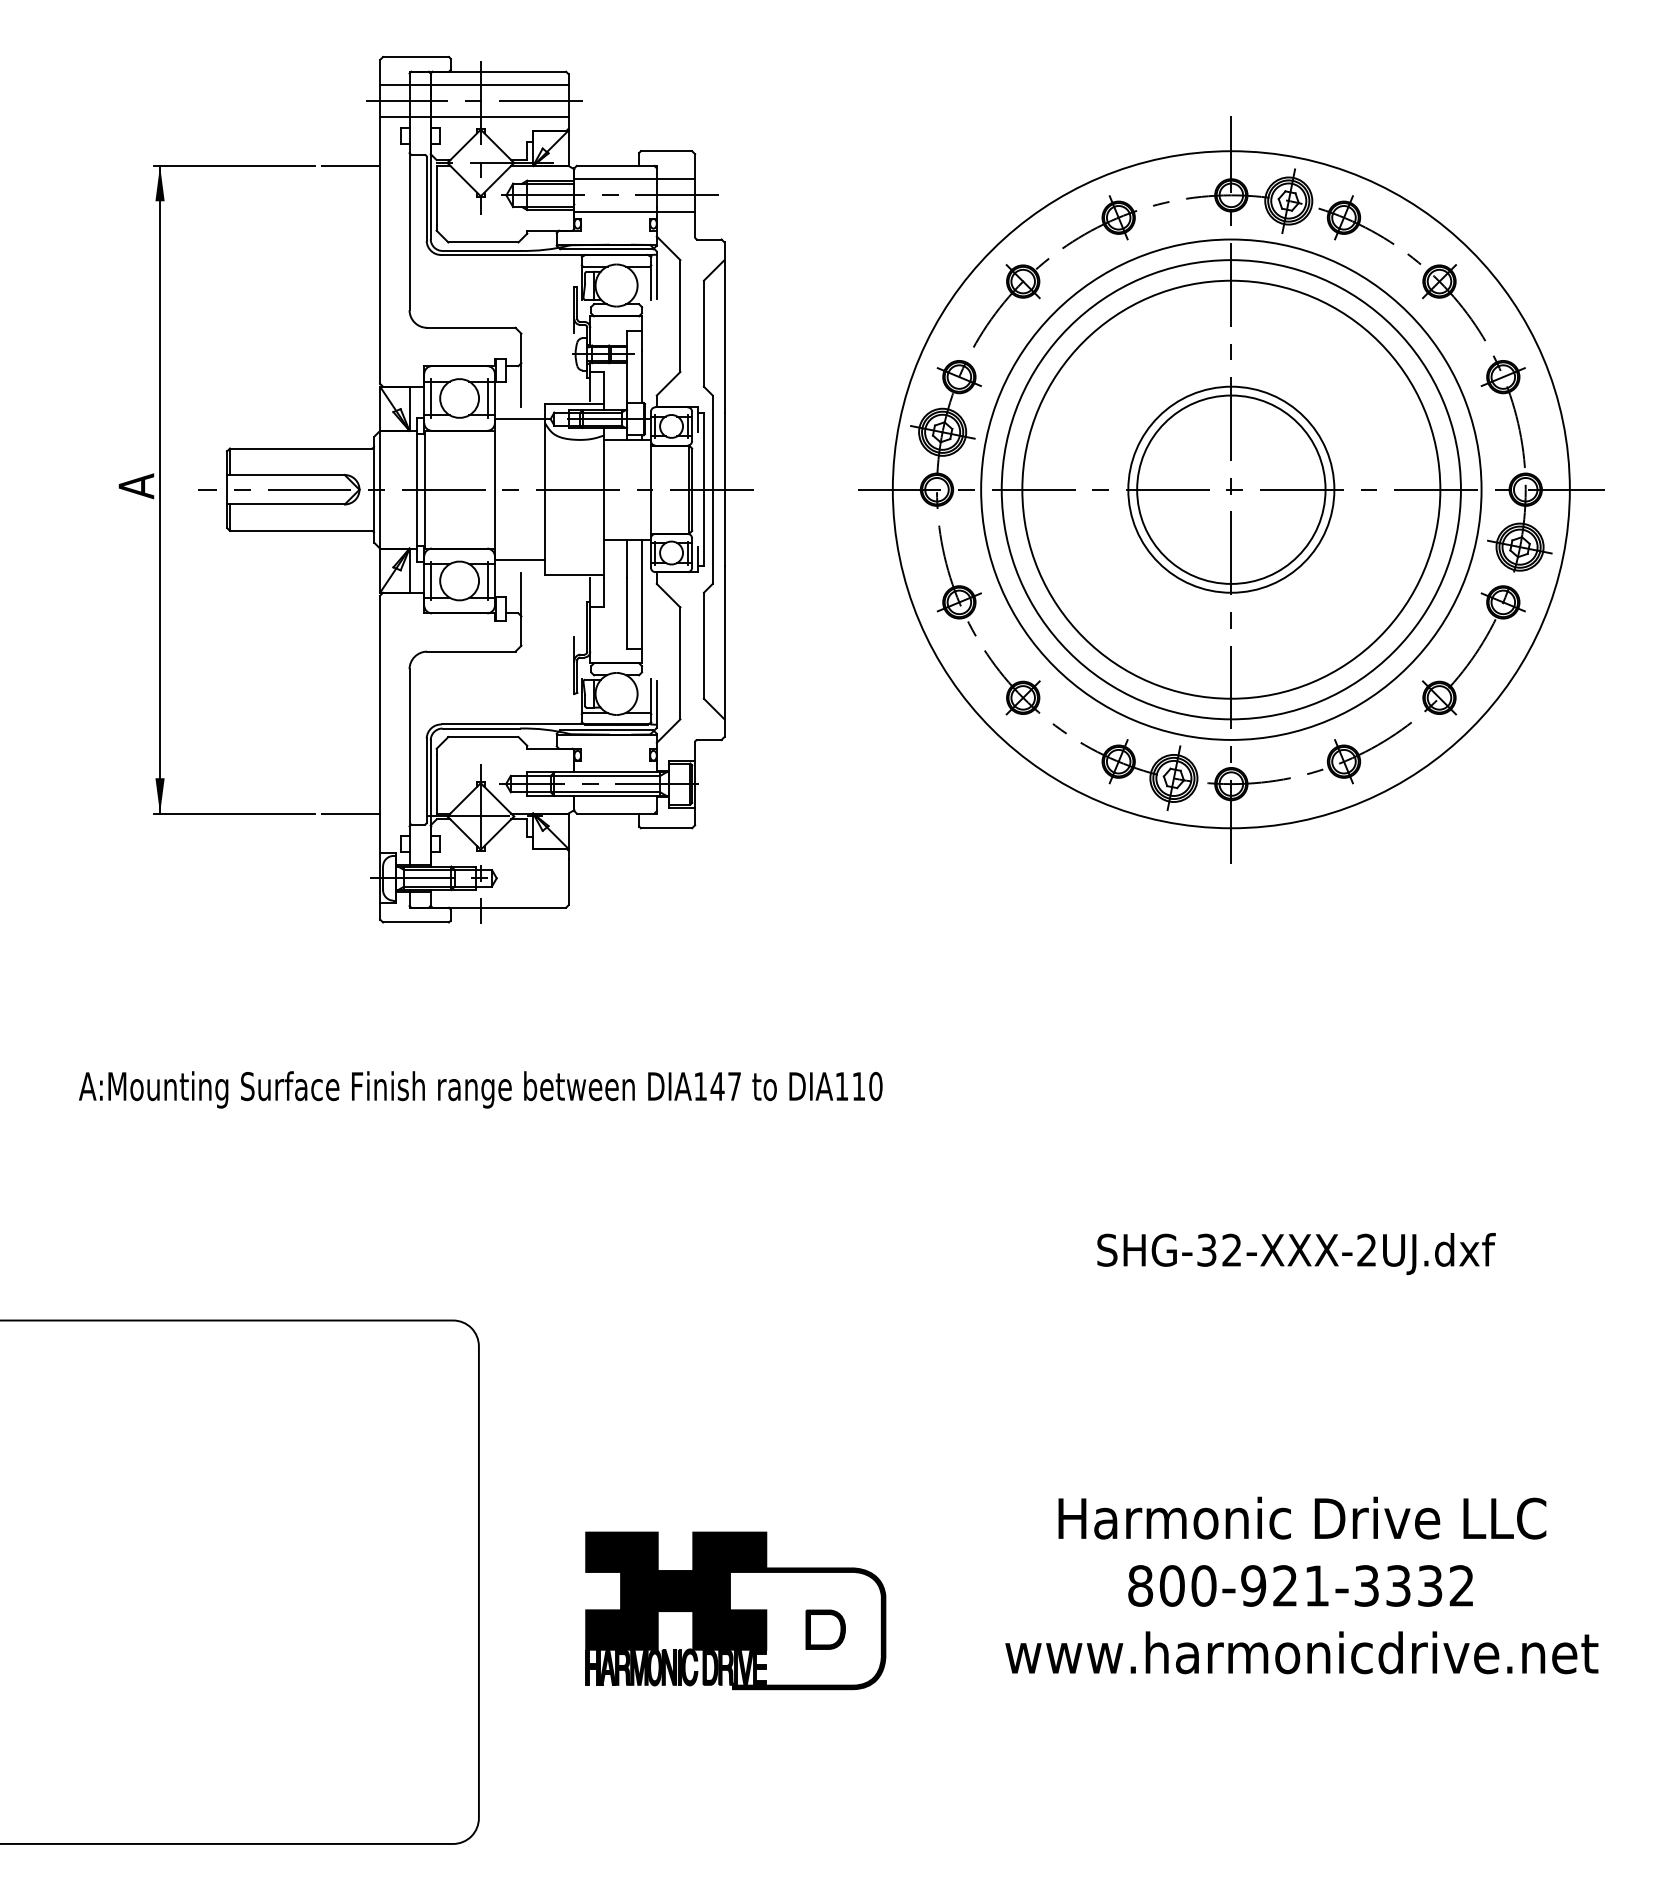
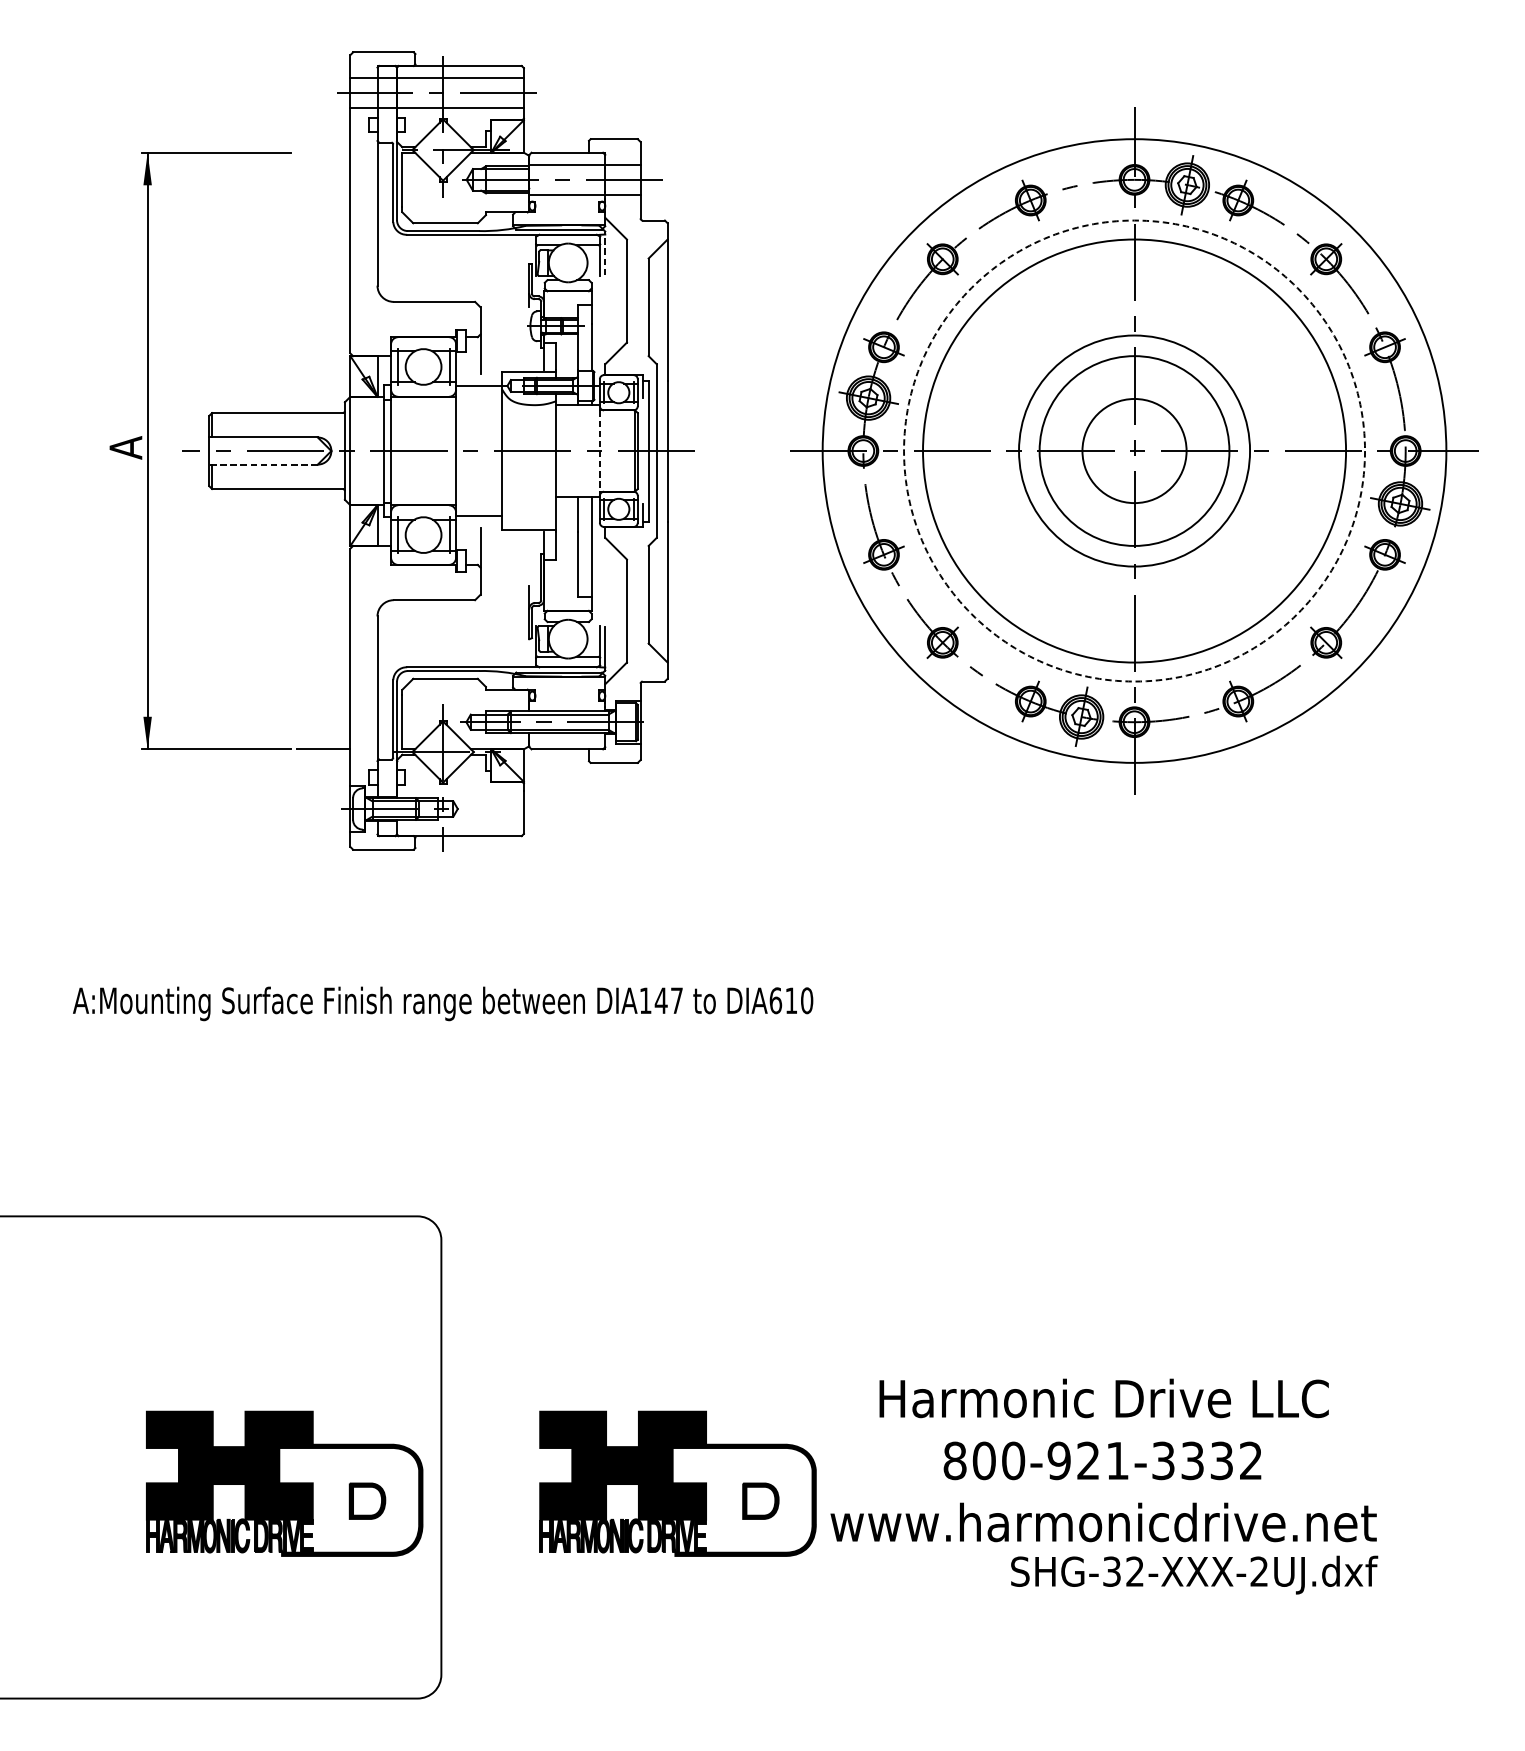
line: (350, 165) -> (323, 152), removed
line: (656, 275) -> (604, 253), solid -> dashed
circle: (1231, 489) -> (1134, 450), size x0.6
circle: (1231, 489) -> (1134, 450), size x0.6
circle: (1231, 489) -> (1134, 450), solid -> dashed
line: (650, 490) -> (599, 451), solid -> dashed
line: (285, 504) -> (263, 464), solid -> dashed
text: (841, 1086) -> (775, 1000), DIA110 -> DIA610
text: (1296, 1253) -> (1194, 1574), moved
text: (1301, 1585) -> (1103, 1460), moved
part: (308, 1610) -> (284, 1483), added

